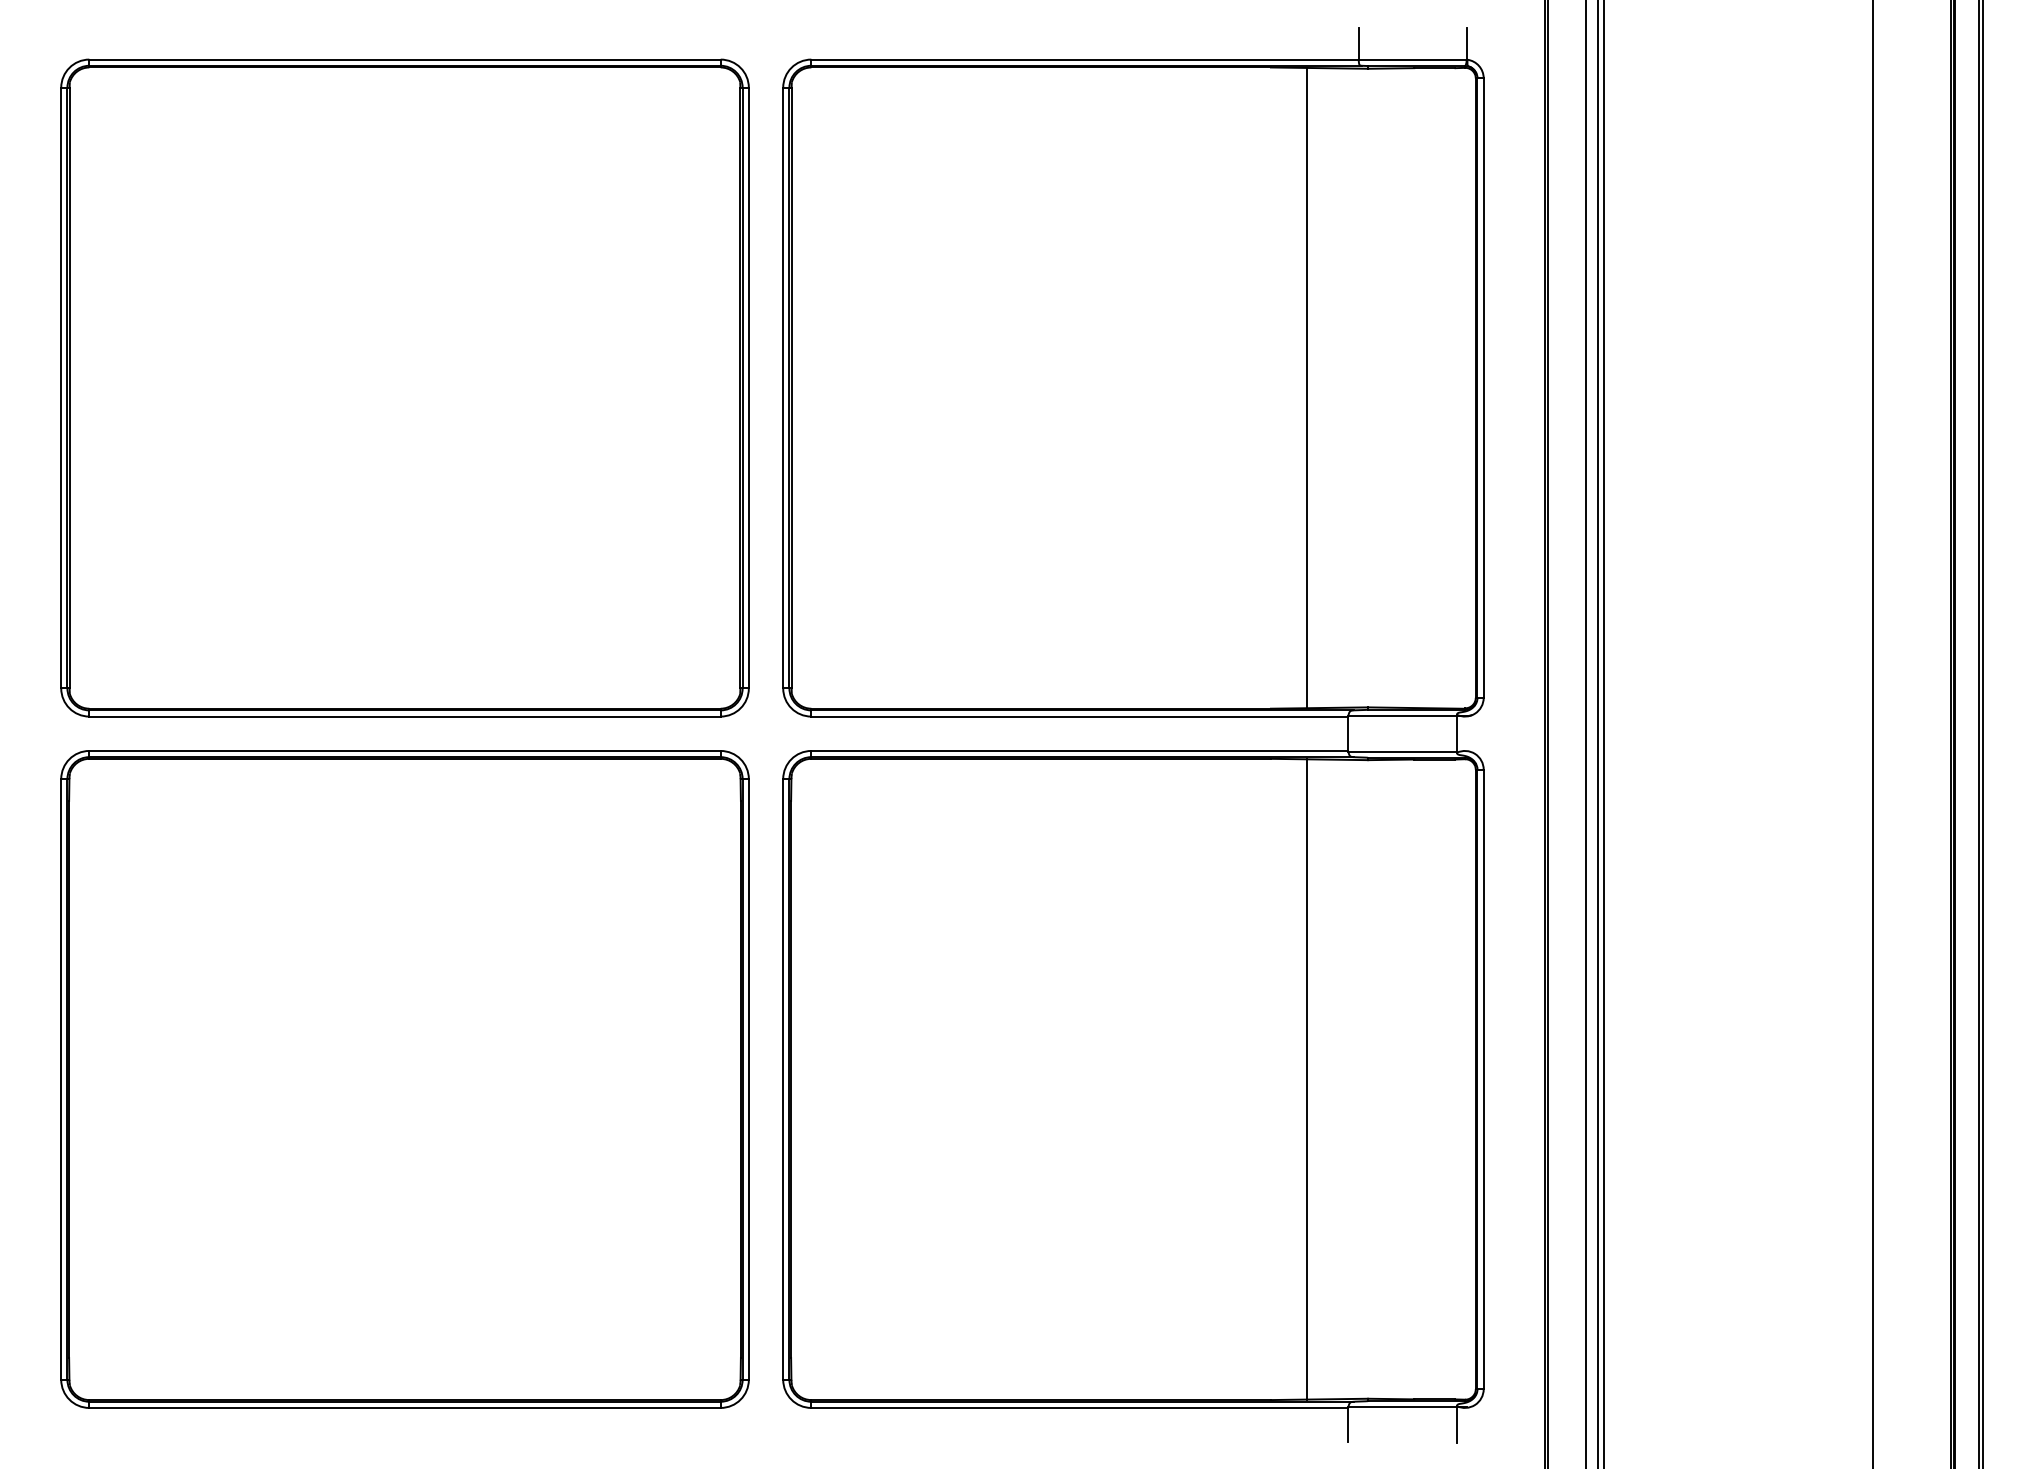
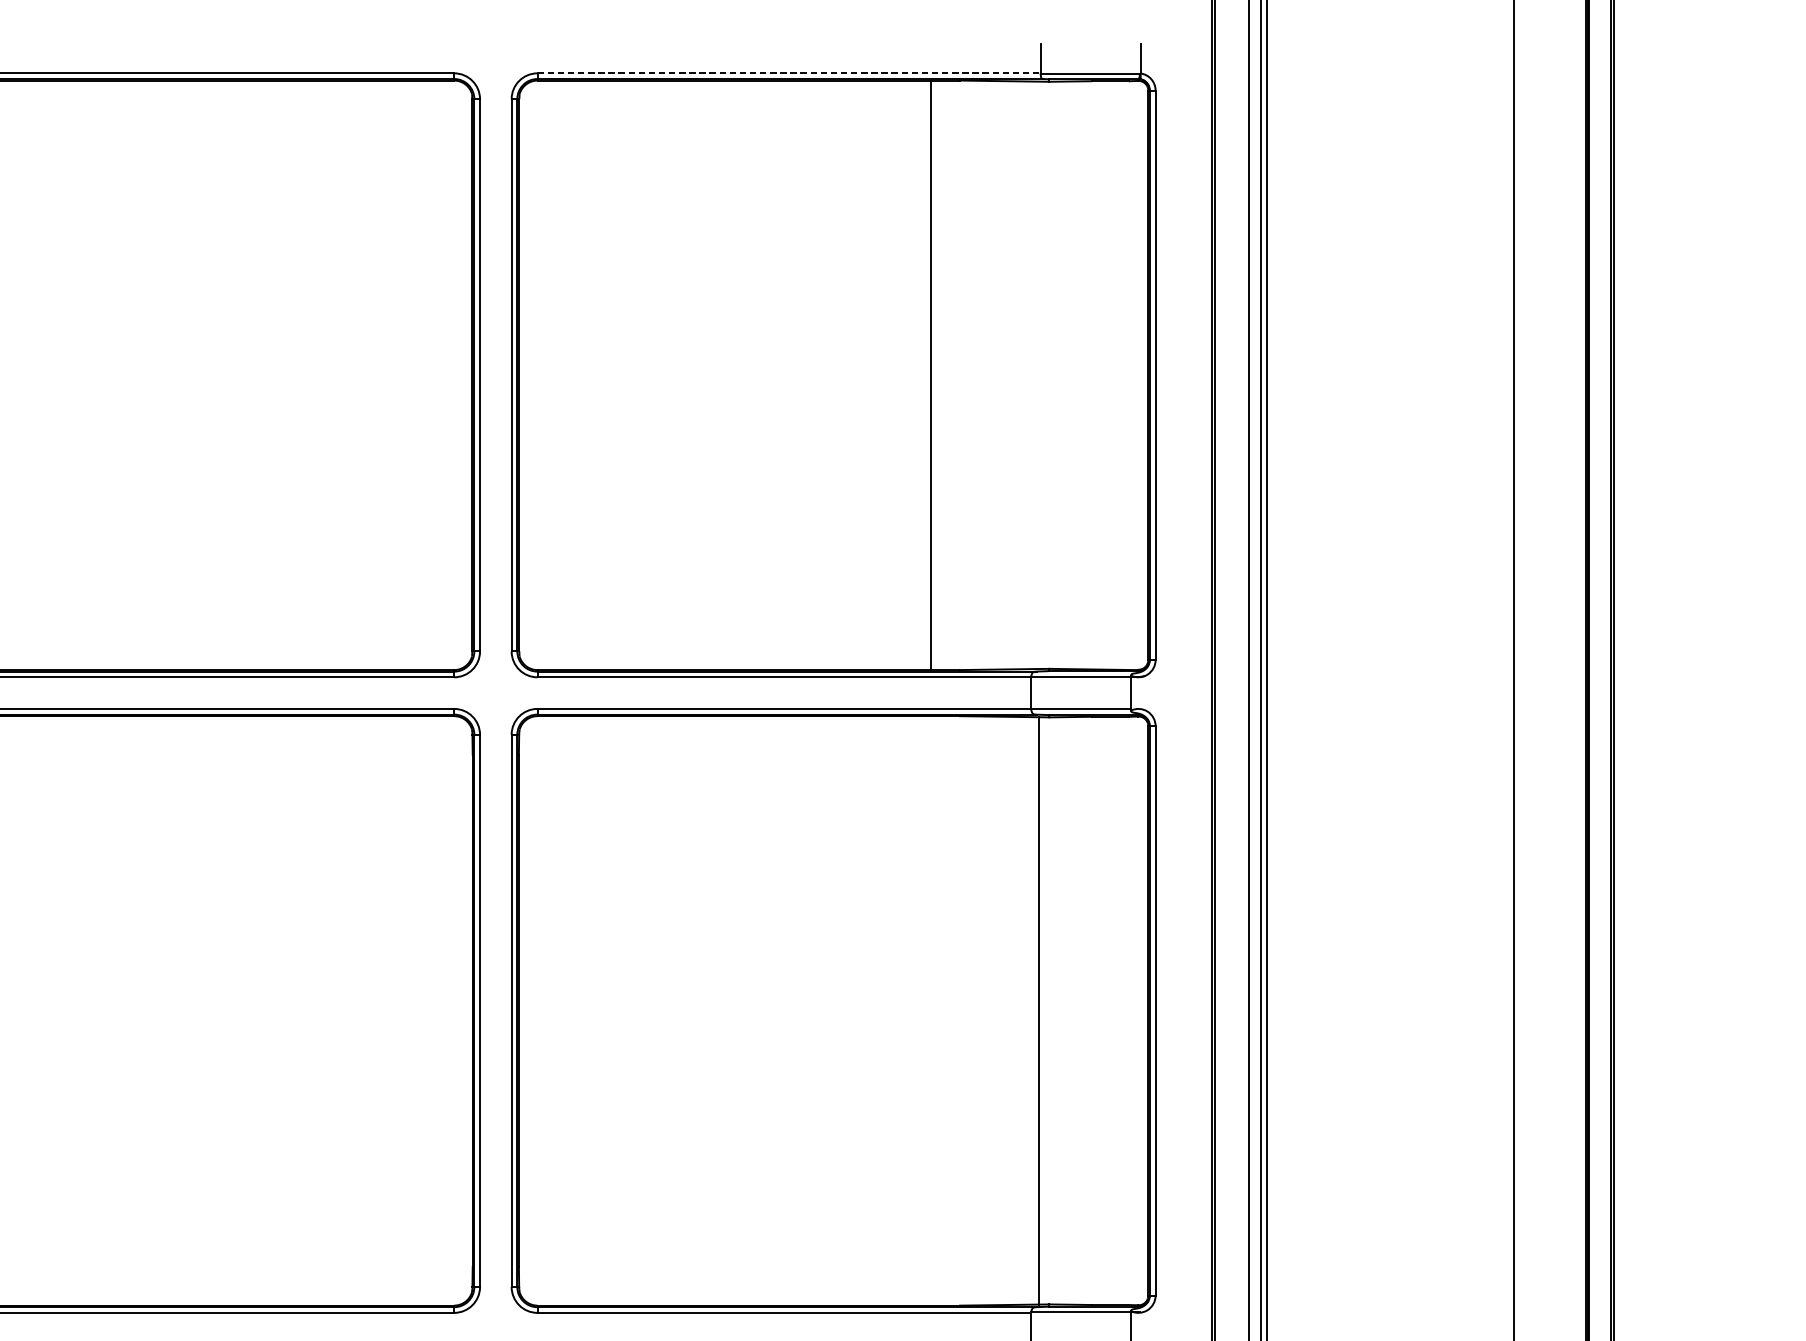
line: (1084, 59) -> (788, 73), solid -> dashed
line: (1306, 388) -> (930, 375), moved
line: (1306, 1079) -> (1038, 1010), moved

